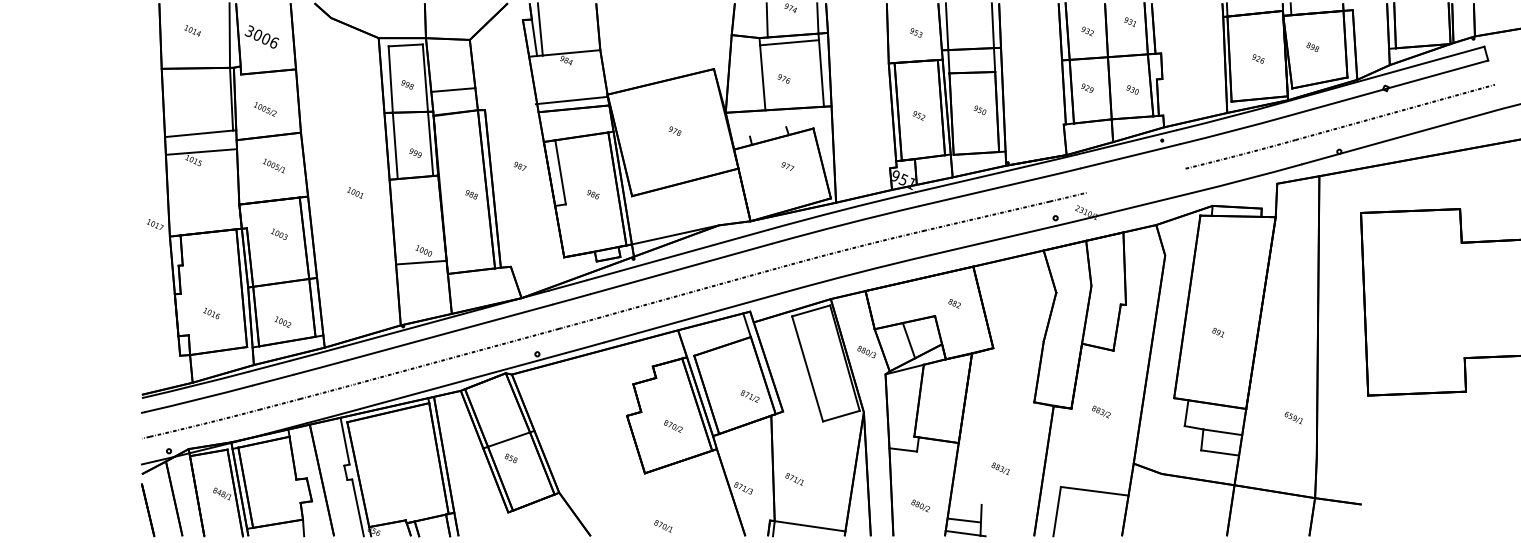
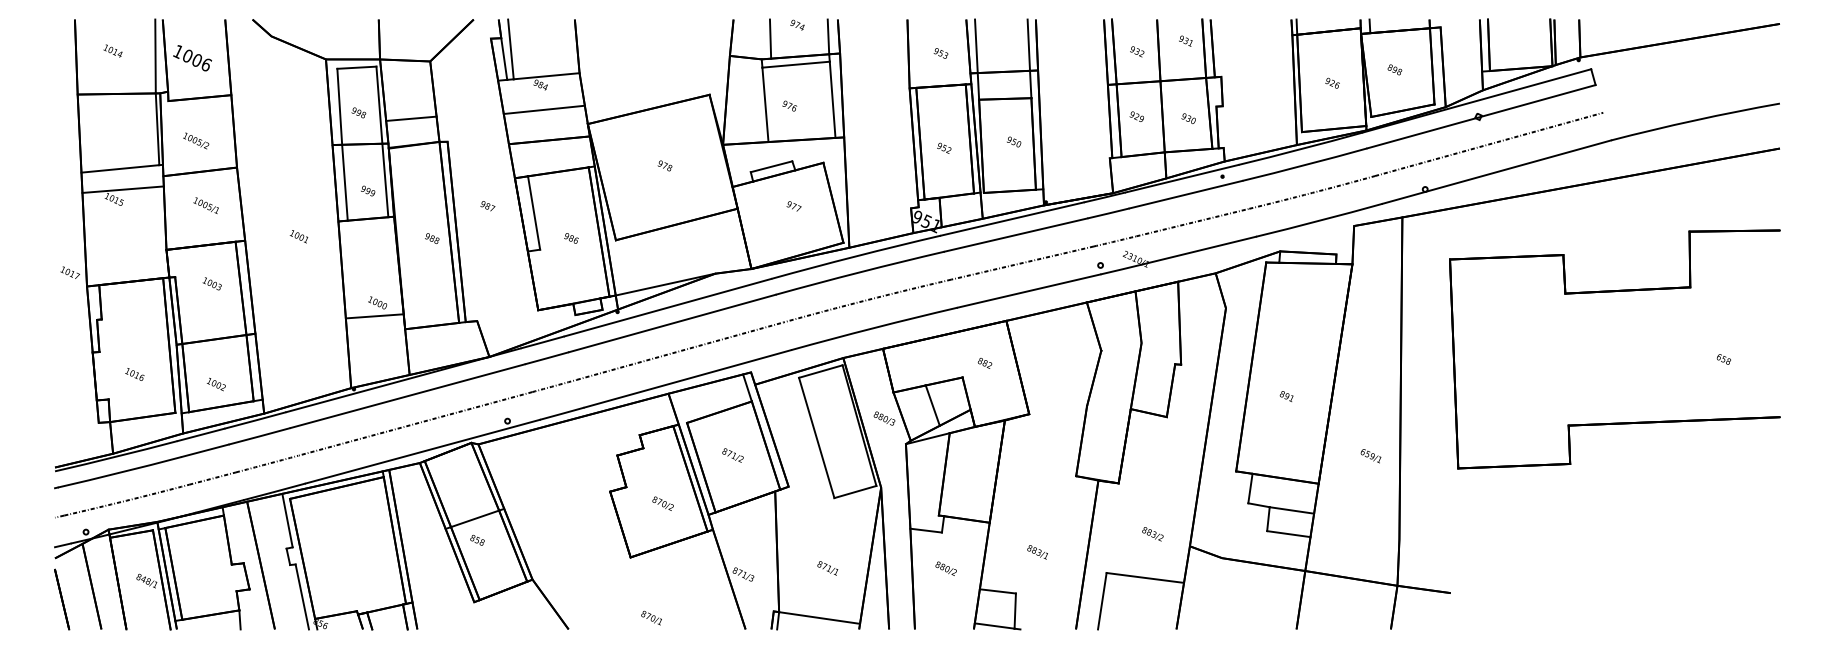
text: (248, 31) -> (177, 51), 3006 -> 1006
line: (570, 100) -> (543, 109), moved
line: (768, 131) -> (771, 166), added
line: (1135, 180) -> (1192, 222), added
text: (749, 396) -> (732, 455), moved
text: (1101, 412) -> (1152, 534), moved
text: (1293, 418) -> (1370, 456), moved
text: (794, 479) -> (827, 568), moved
text: (920, 505) -> (945, 568), moved
line: (963, 520) -> (997, 591), moved

